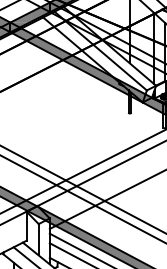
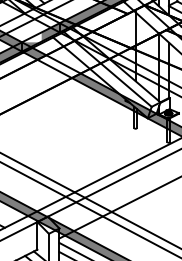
fill: (20, 17) -> (31, 37), removed
fill: (48, 47) -> (58, 66), removed

